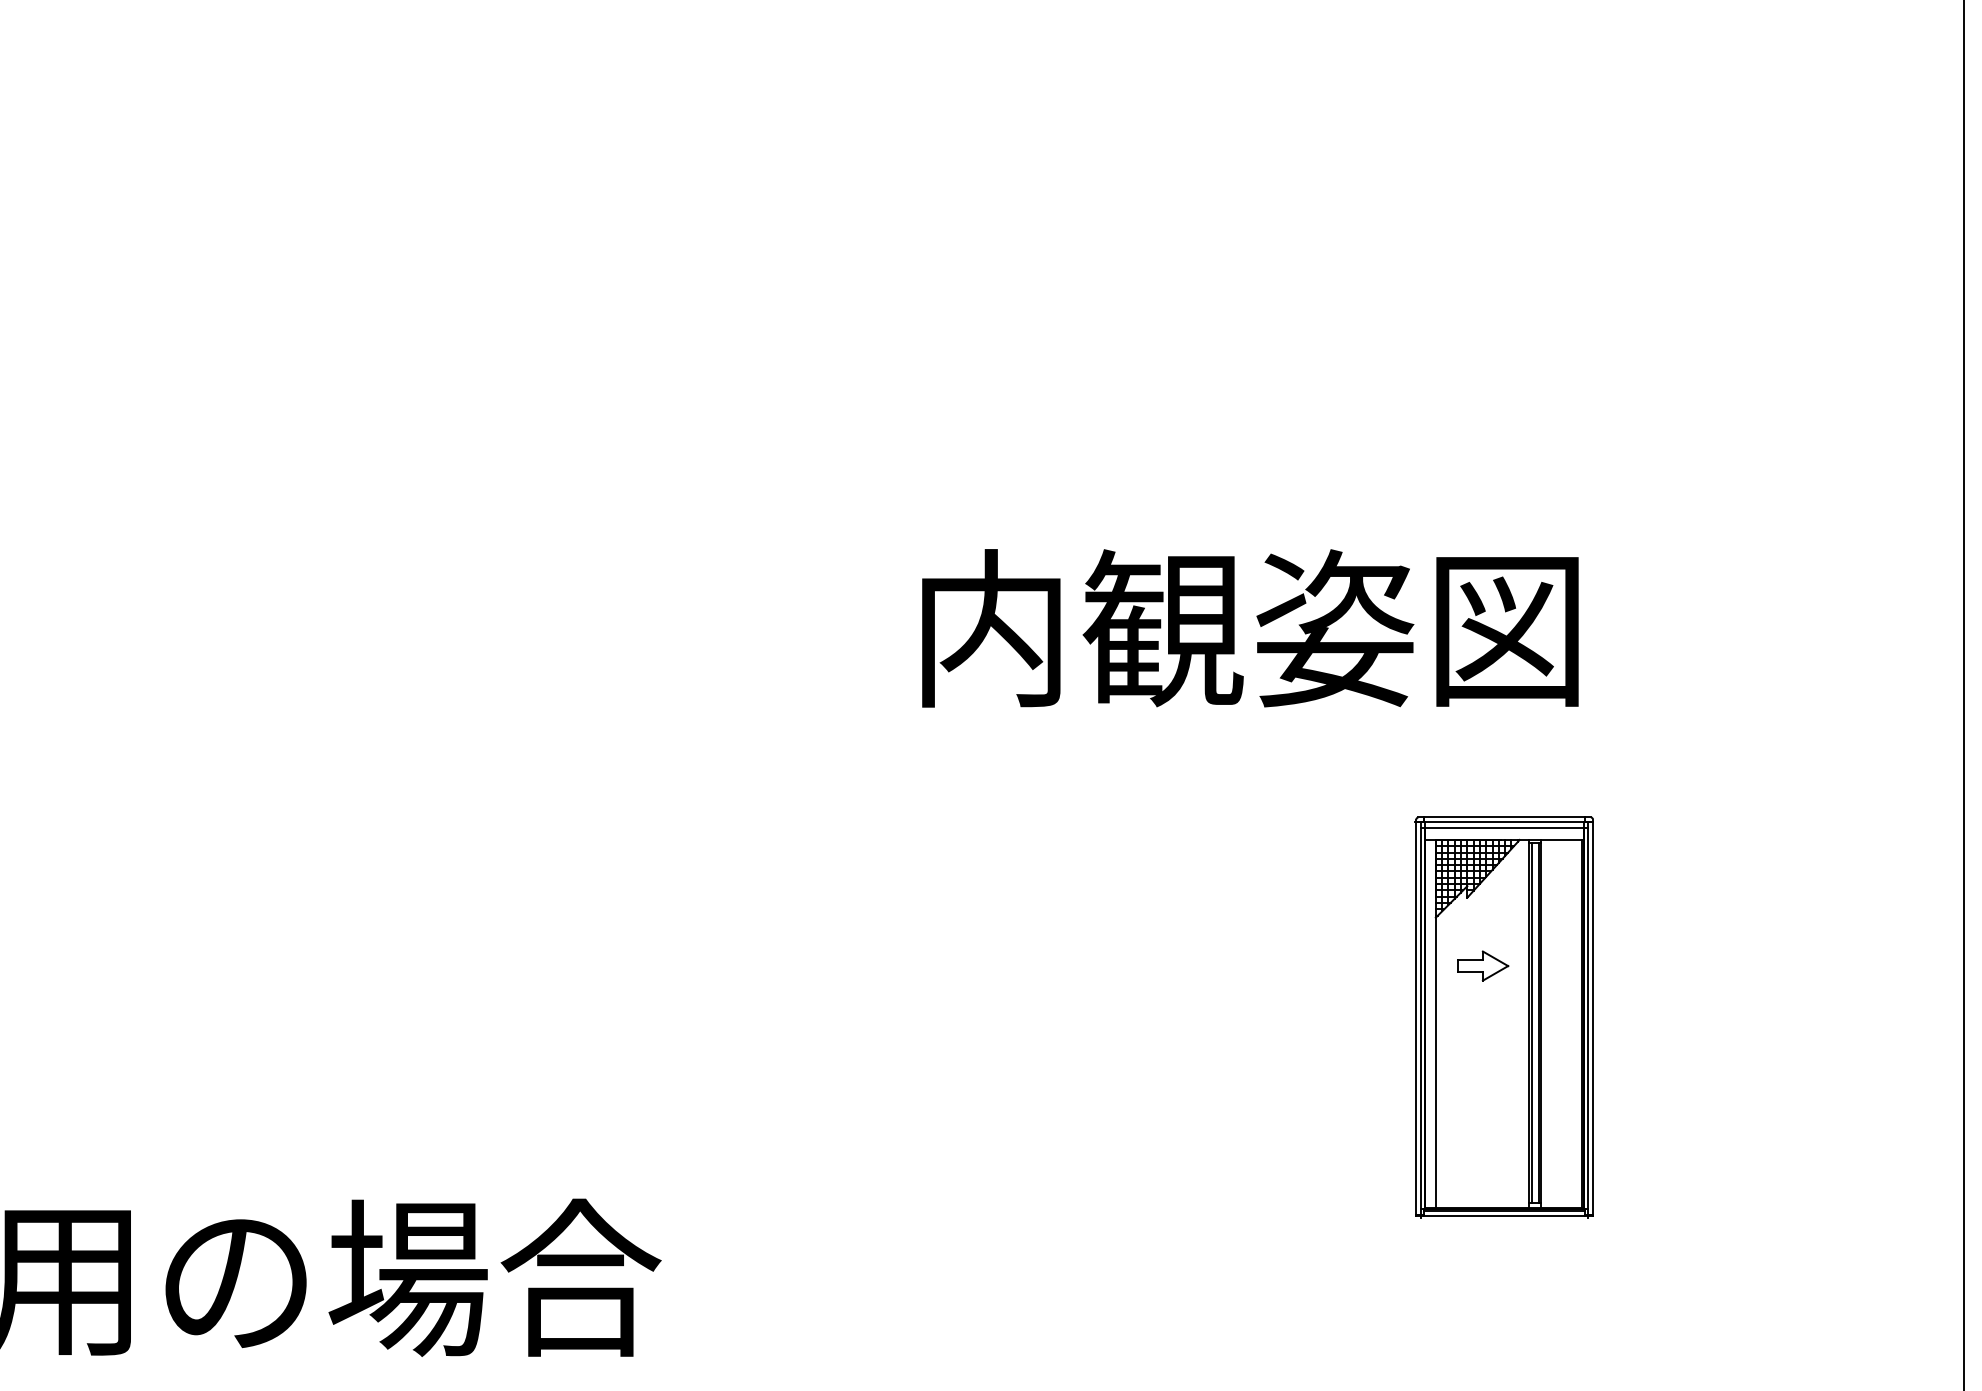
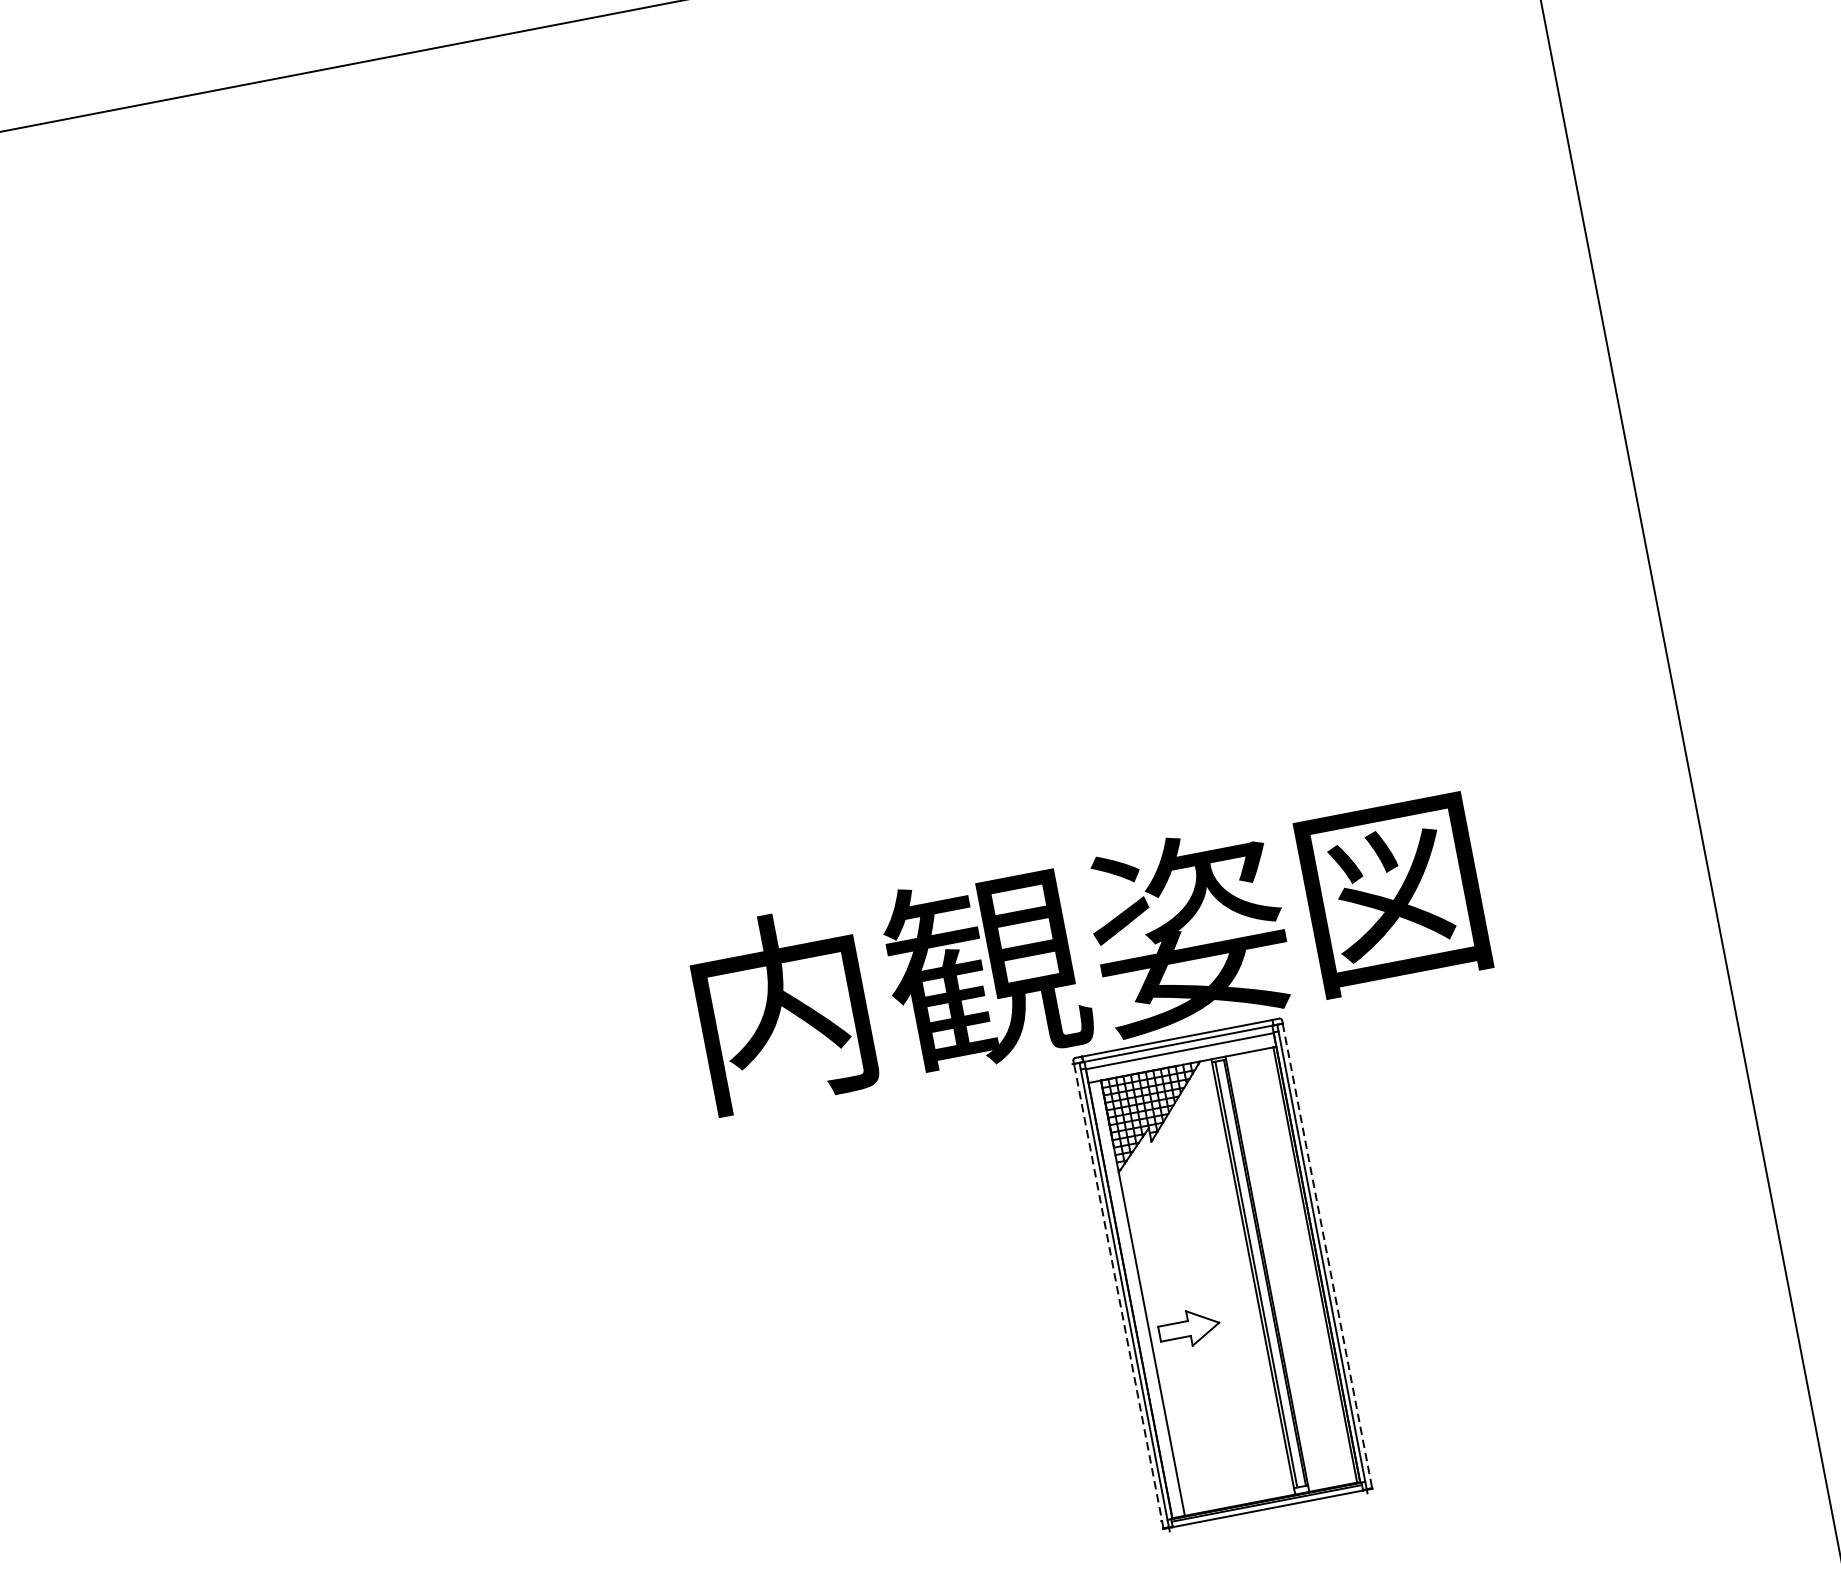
text: (1250, 628) -> (1088, 949), moved
part: (1483, 965) -> (1189, 1327), moved
line: (1416, 1018) -> (1118, 1296), solid -> dashed
line: (1592, 1018) -> (1326, 1255), solid -> dashed

